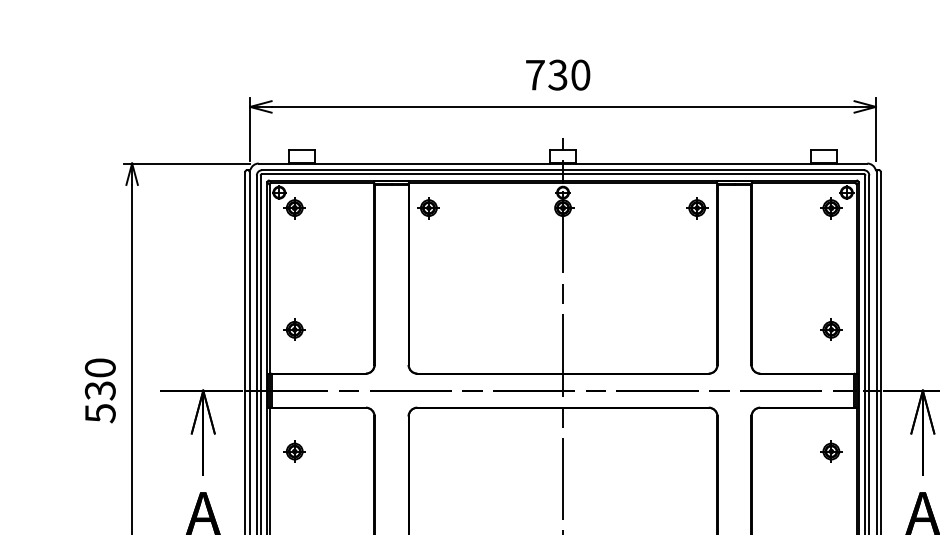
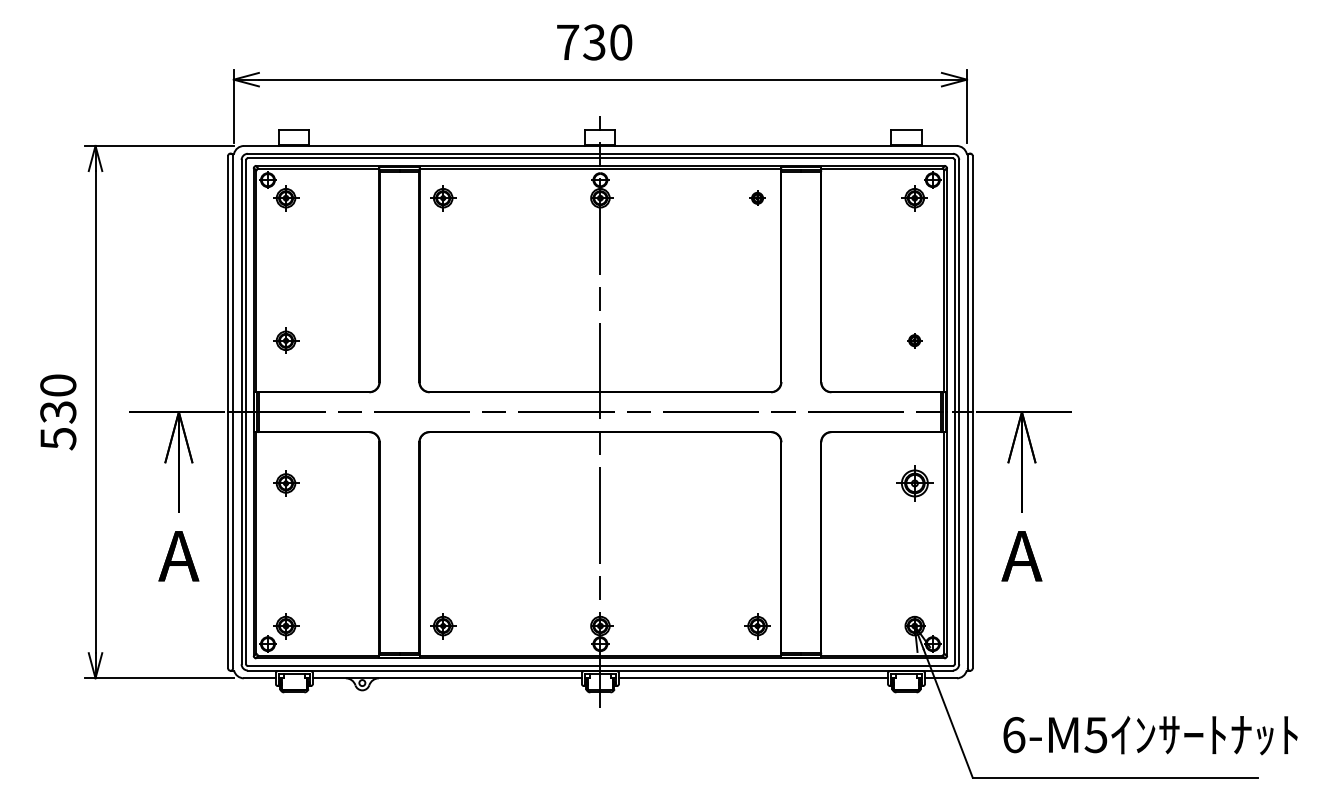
part: (697, 208) -> (757, 198), size x0.6
part: (831, 329) -> (914, 340), size x0.6
part: (831, 451) -> (914, 483), size x1.4

